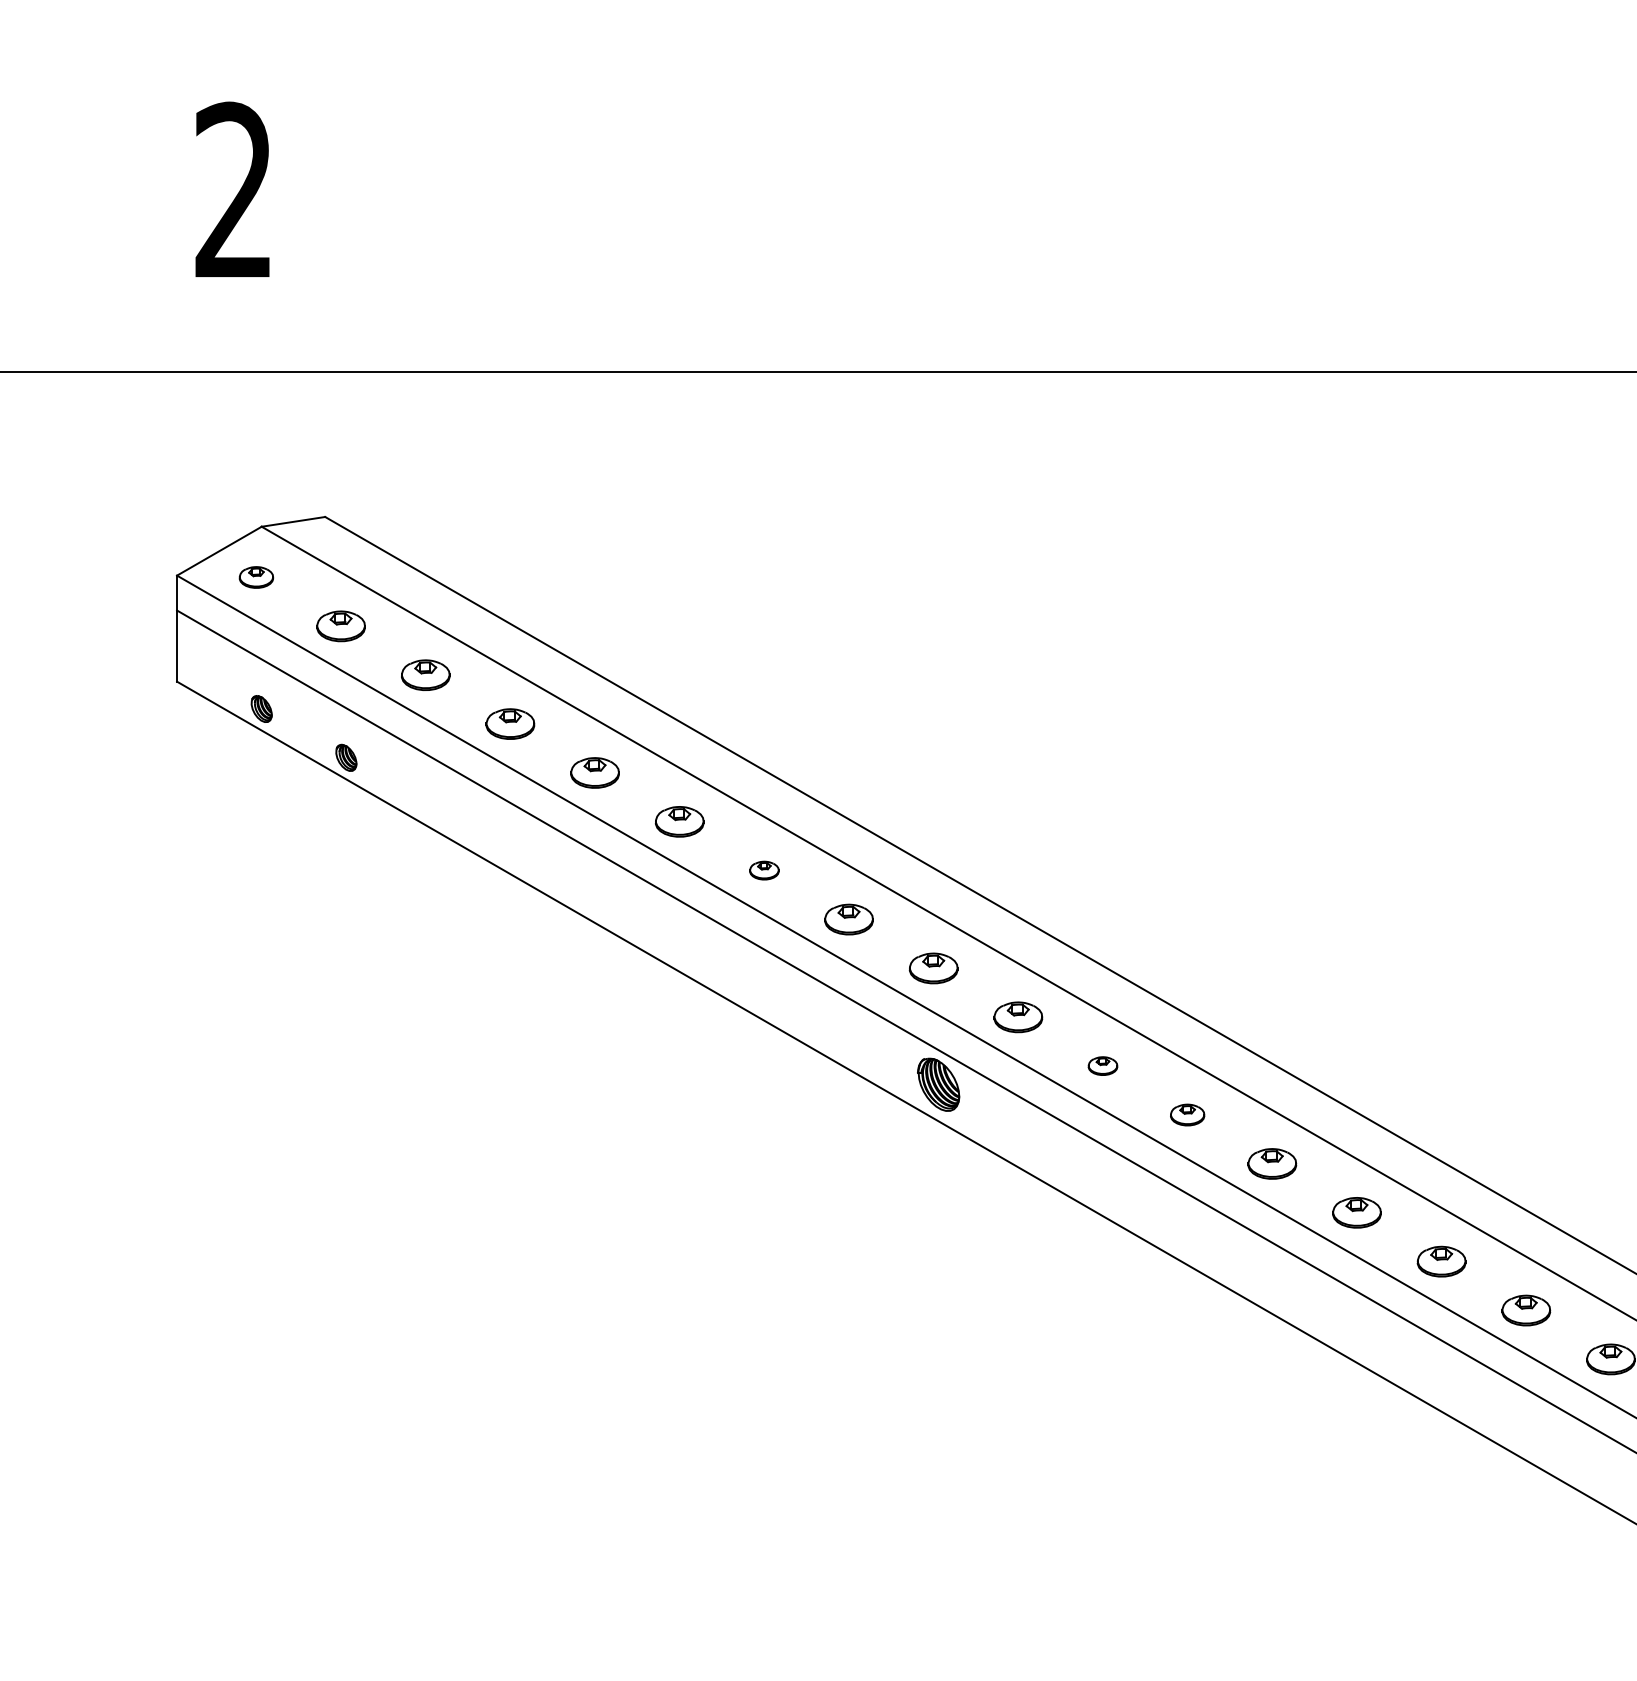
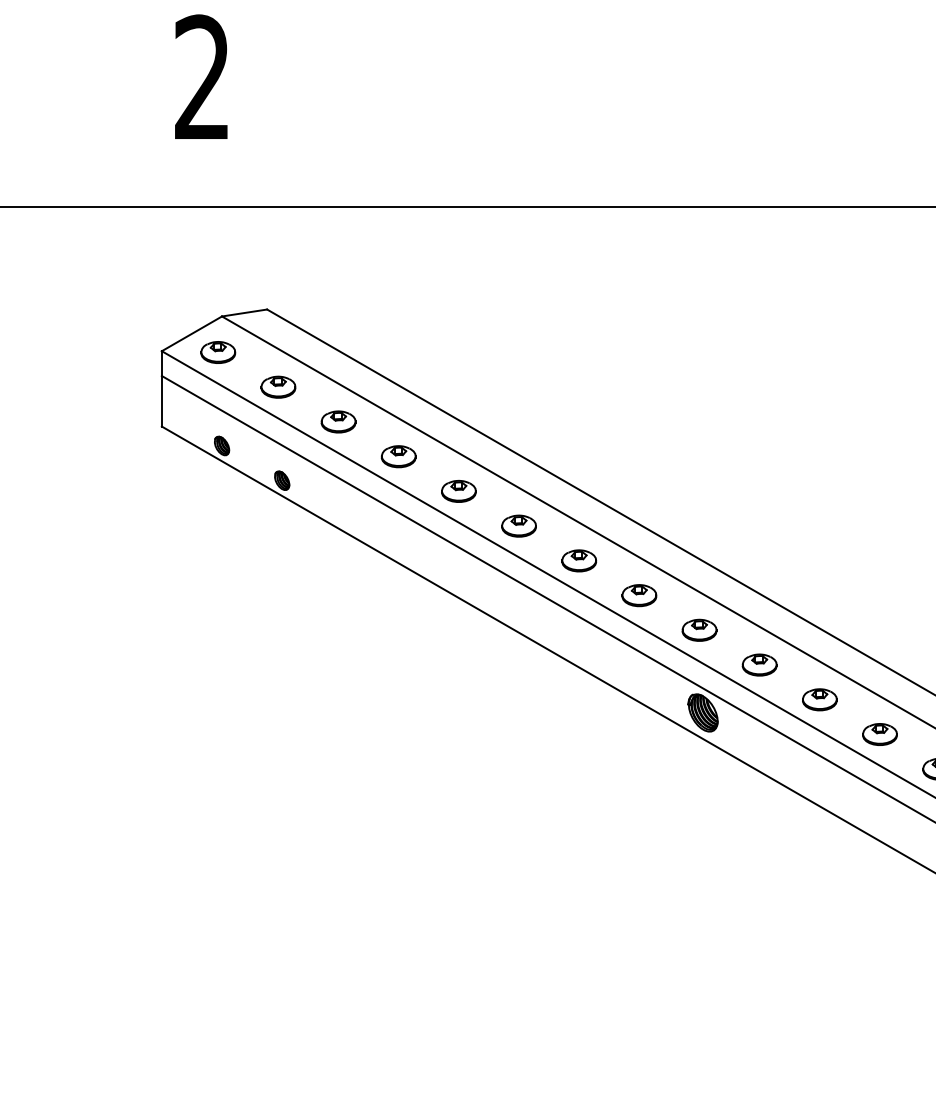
part: (256, 577) -> (218, 352), size x1.43
part: (764, 870) -> (579, 560), size x1.67
part: (1102, 1065) -> (819, 699), size x1.67
part: (1187, 1114) -> (879, 734), size x1.43

